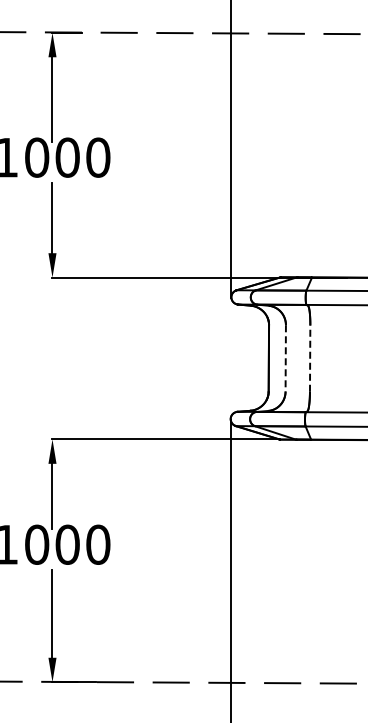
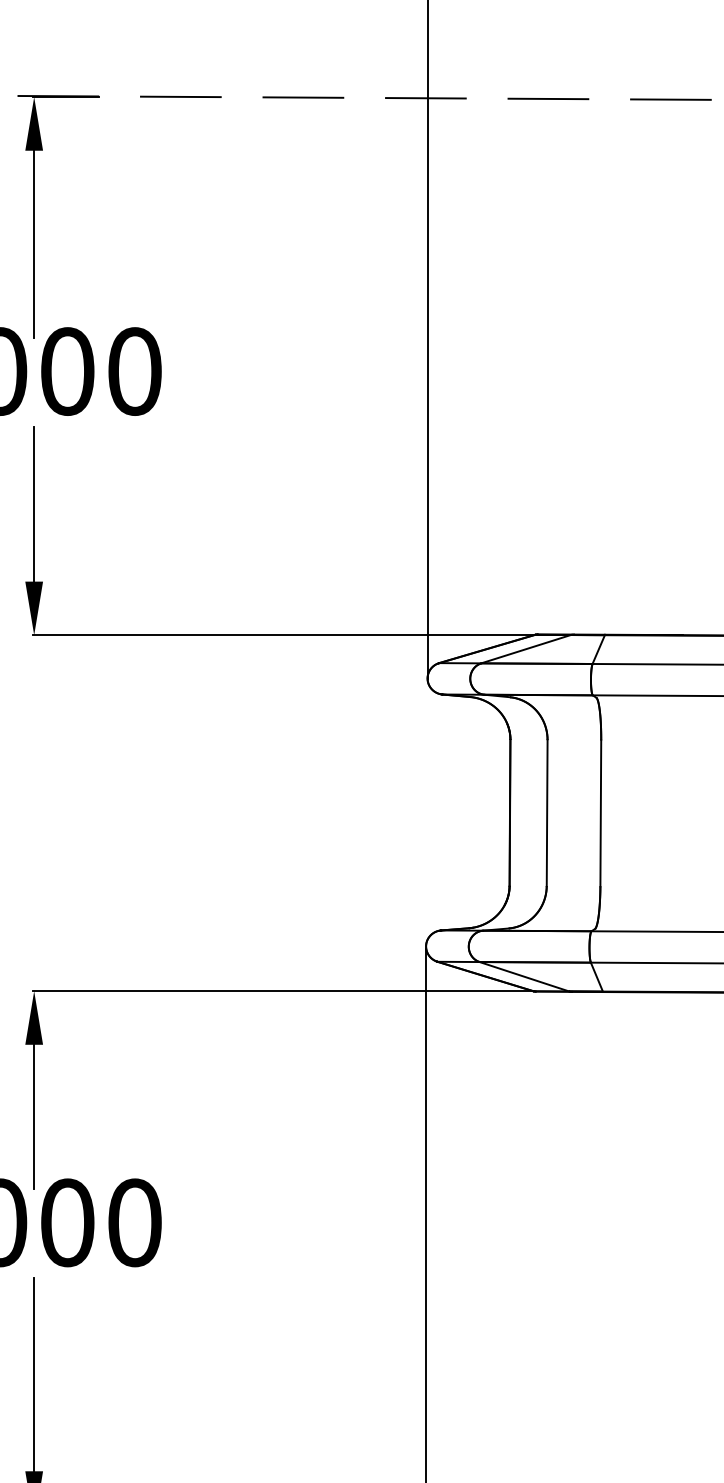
line: (285, 358) -> (546, 813), dashed -> solid
line: (310, 358) -> (601, 813), dashed -> solid

